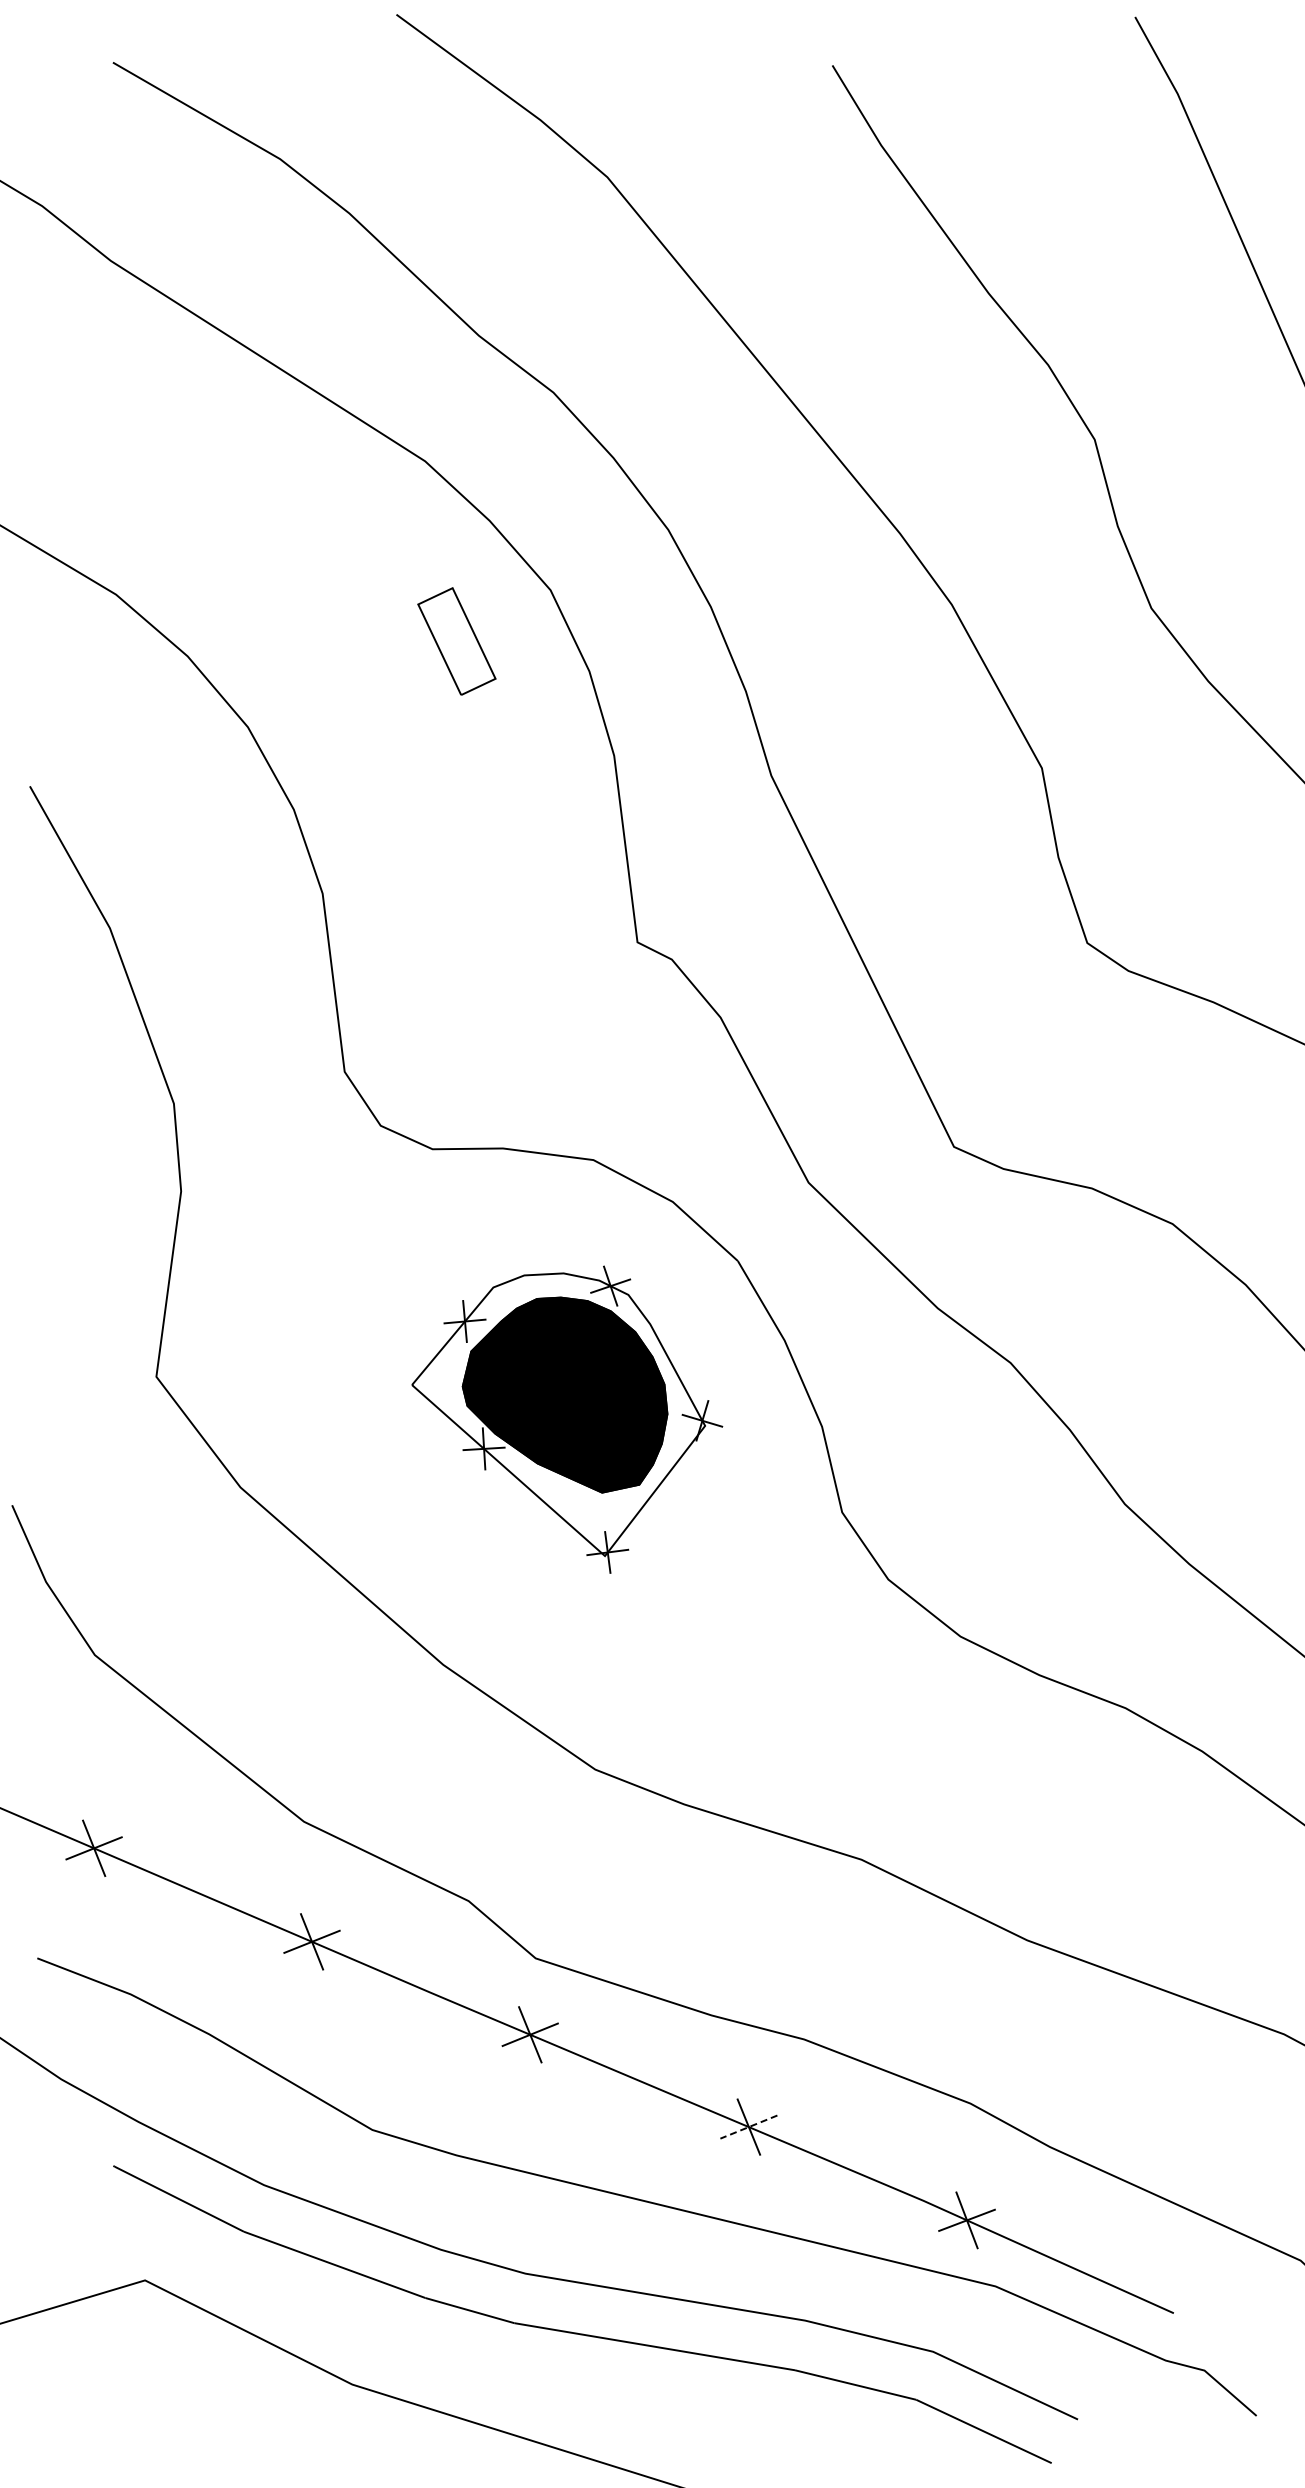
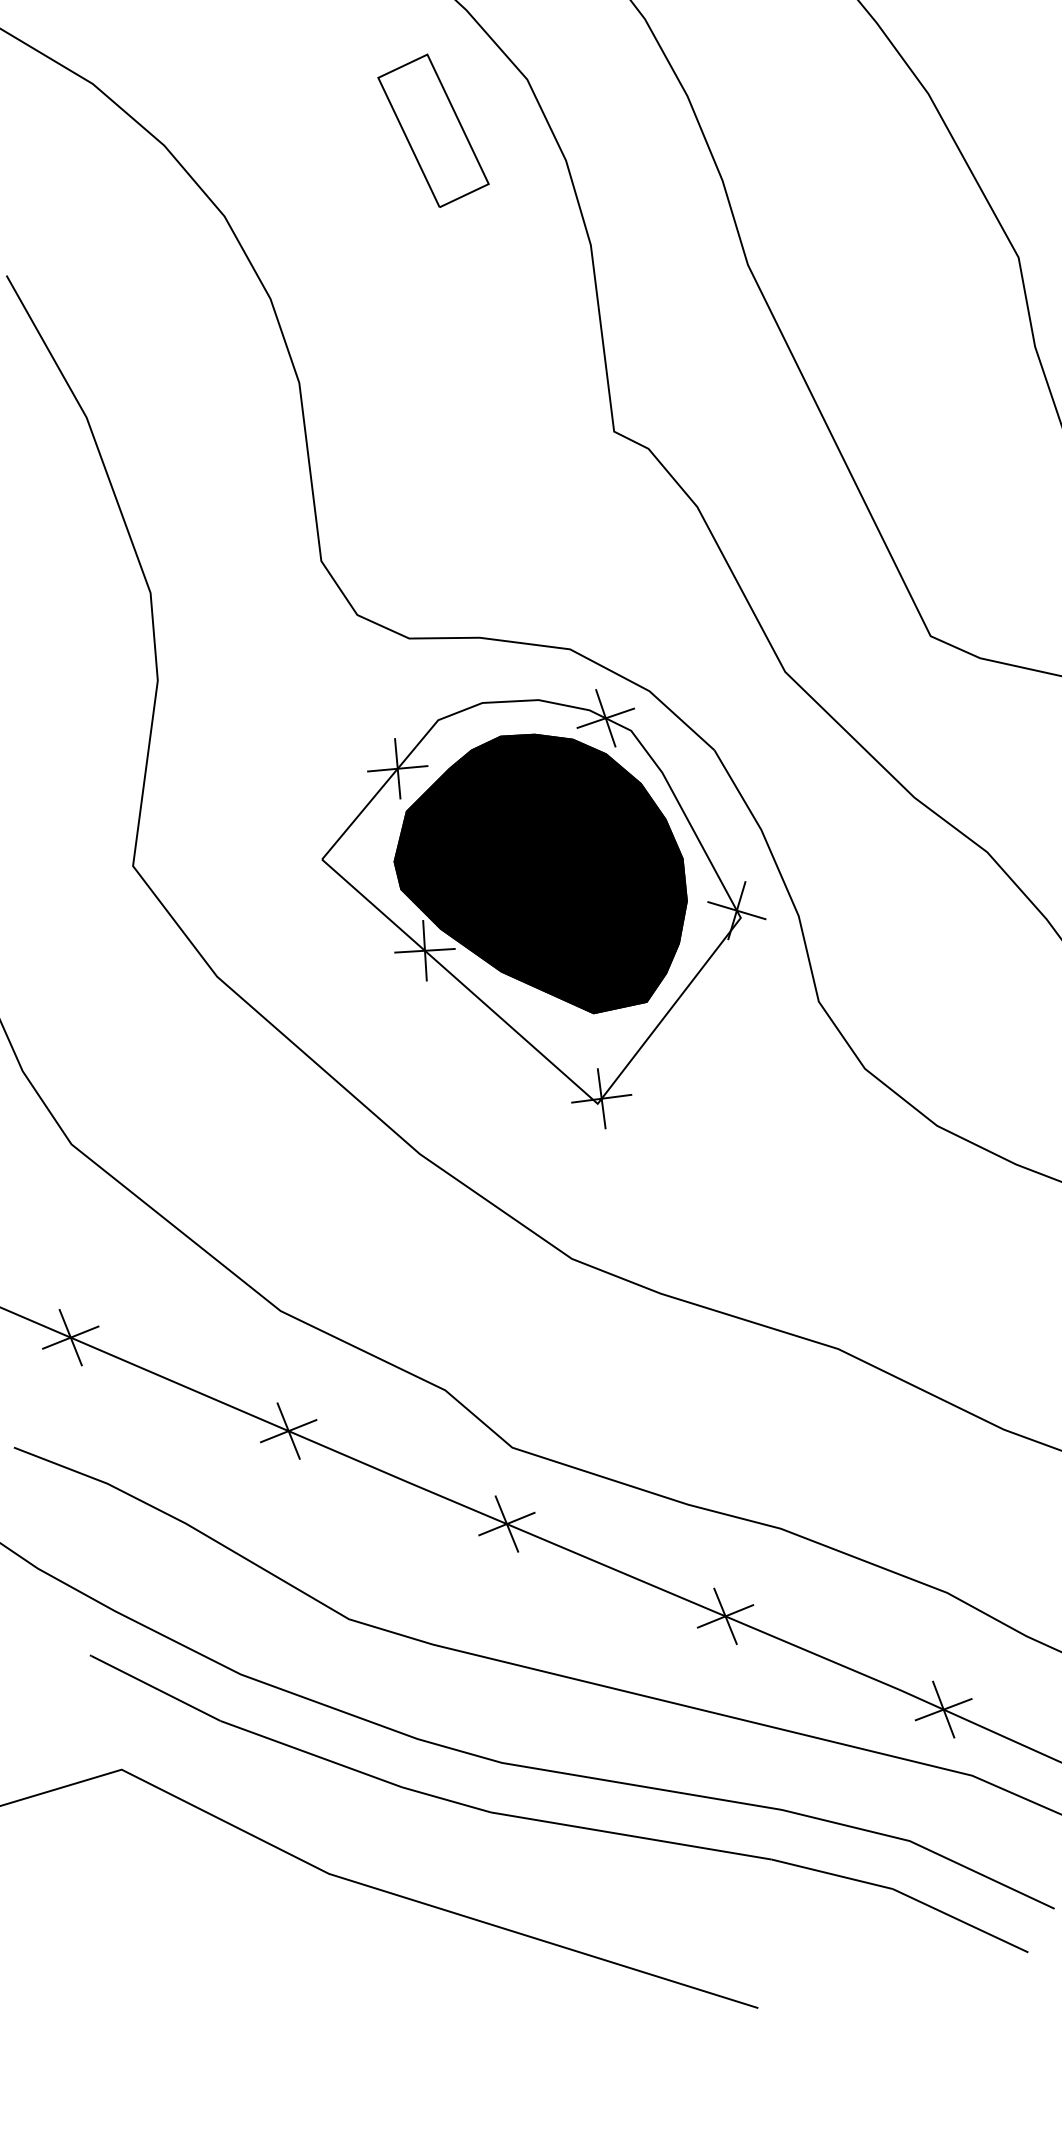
part: (456, 641) -> (433, 130), size x1.43
part: (567, 1419) -> (544, 908), size x1.43
line: (748, 2127) -> (725, 1616), dashed -> solid

